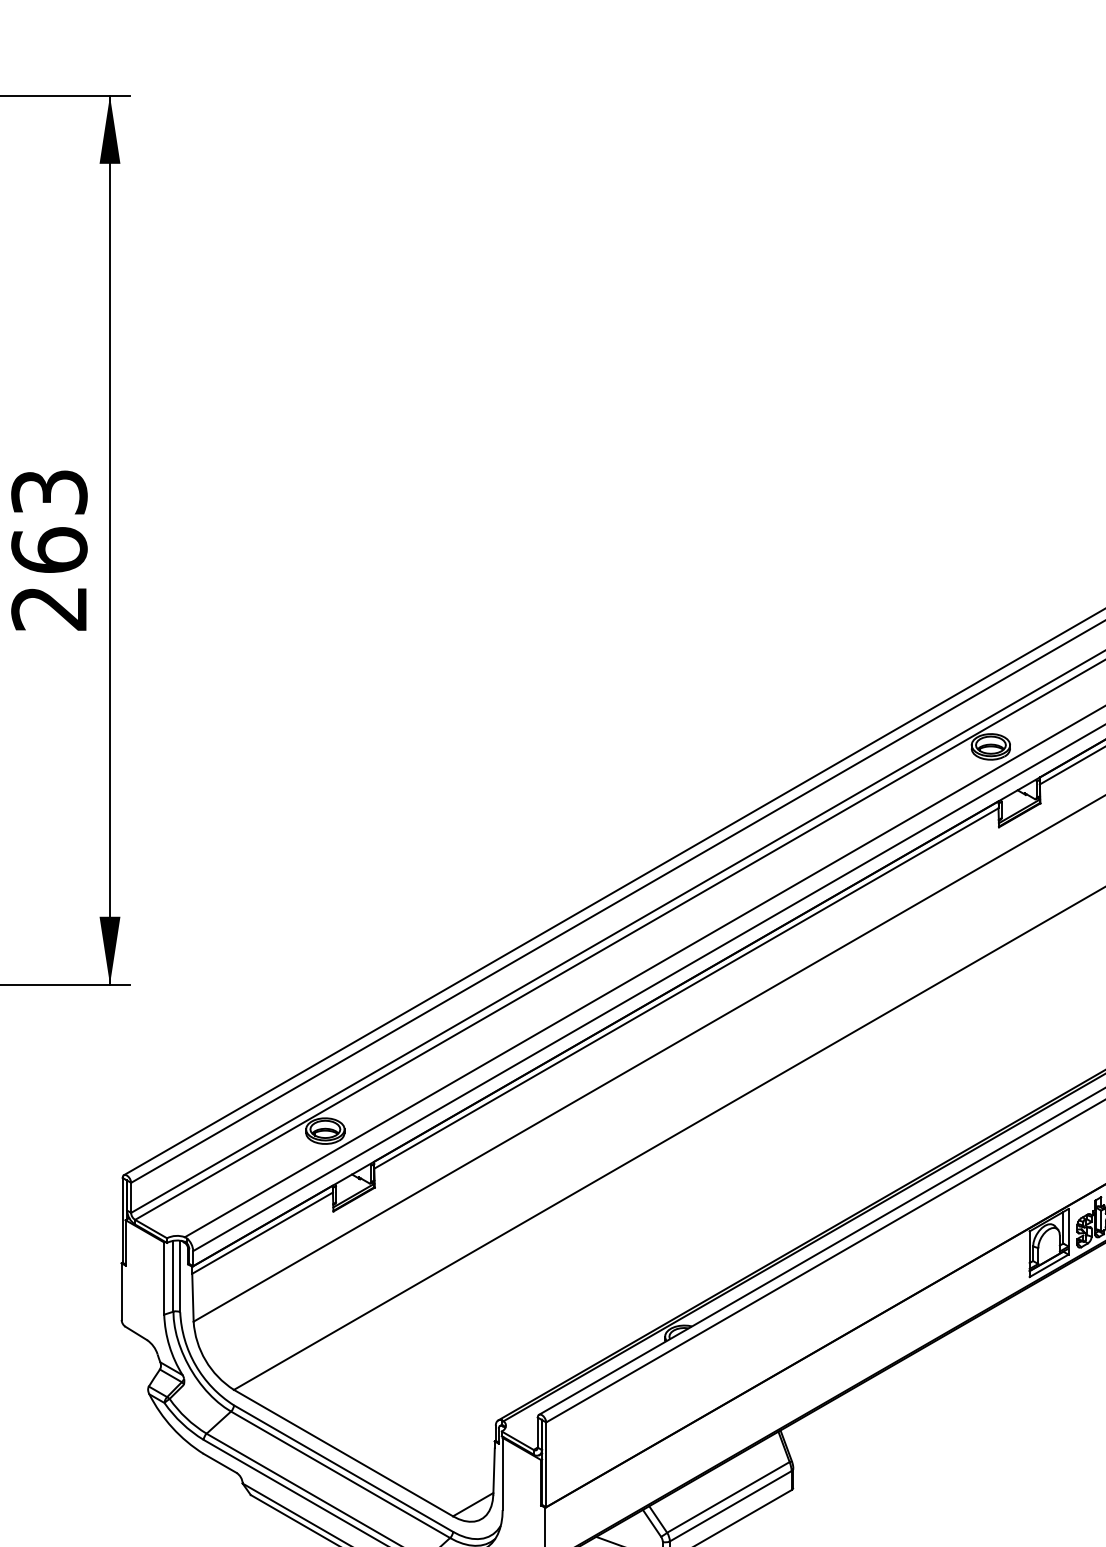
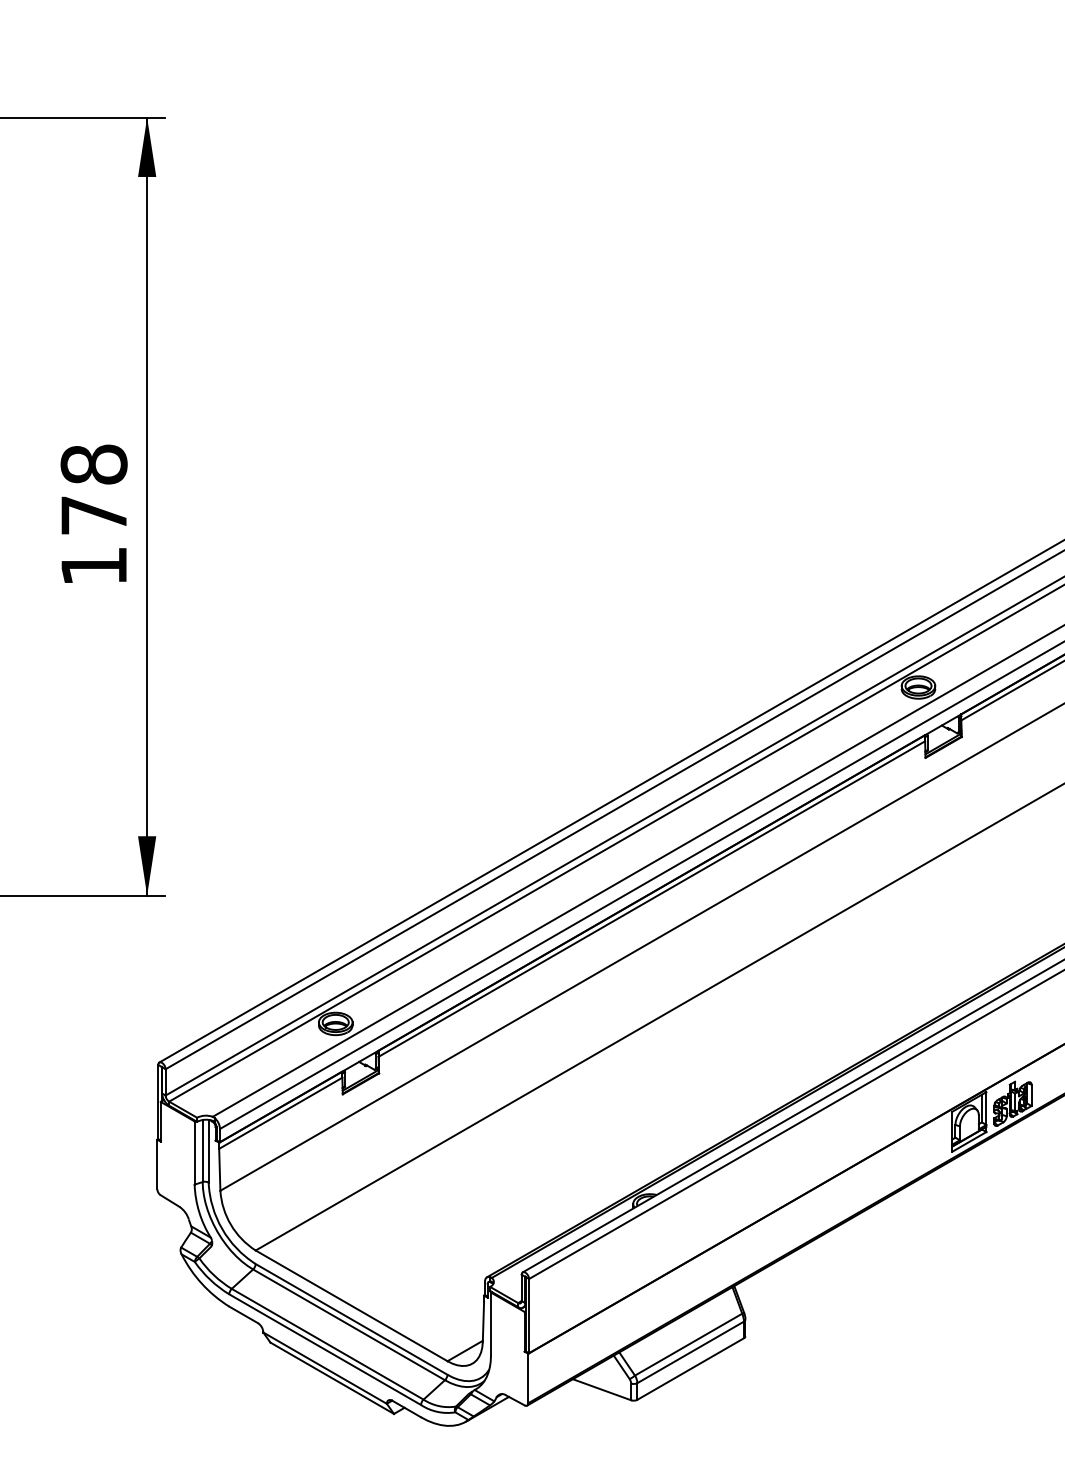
text: (48, 549) -> (93, 514), 263 -> 178

